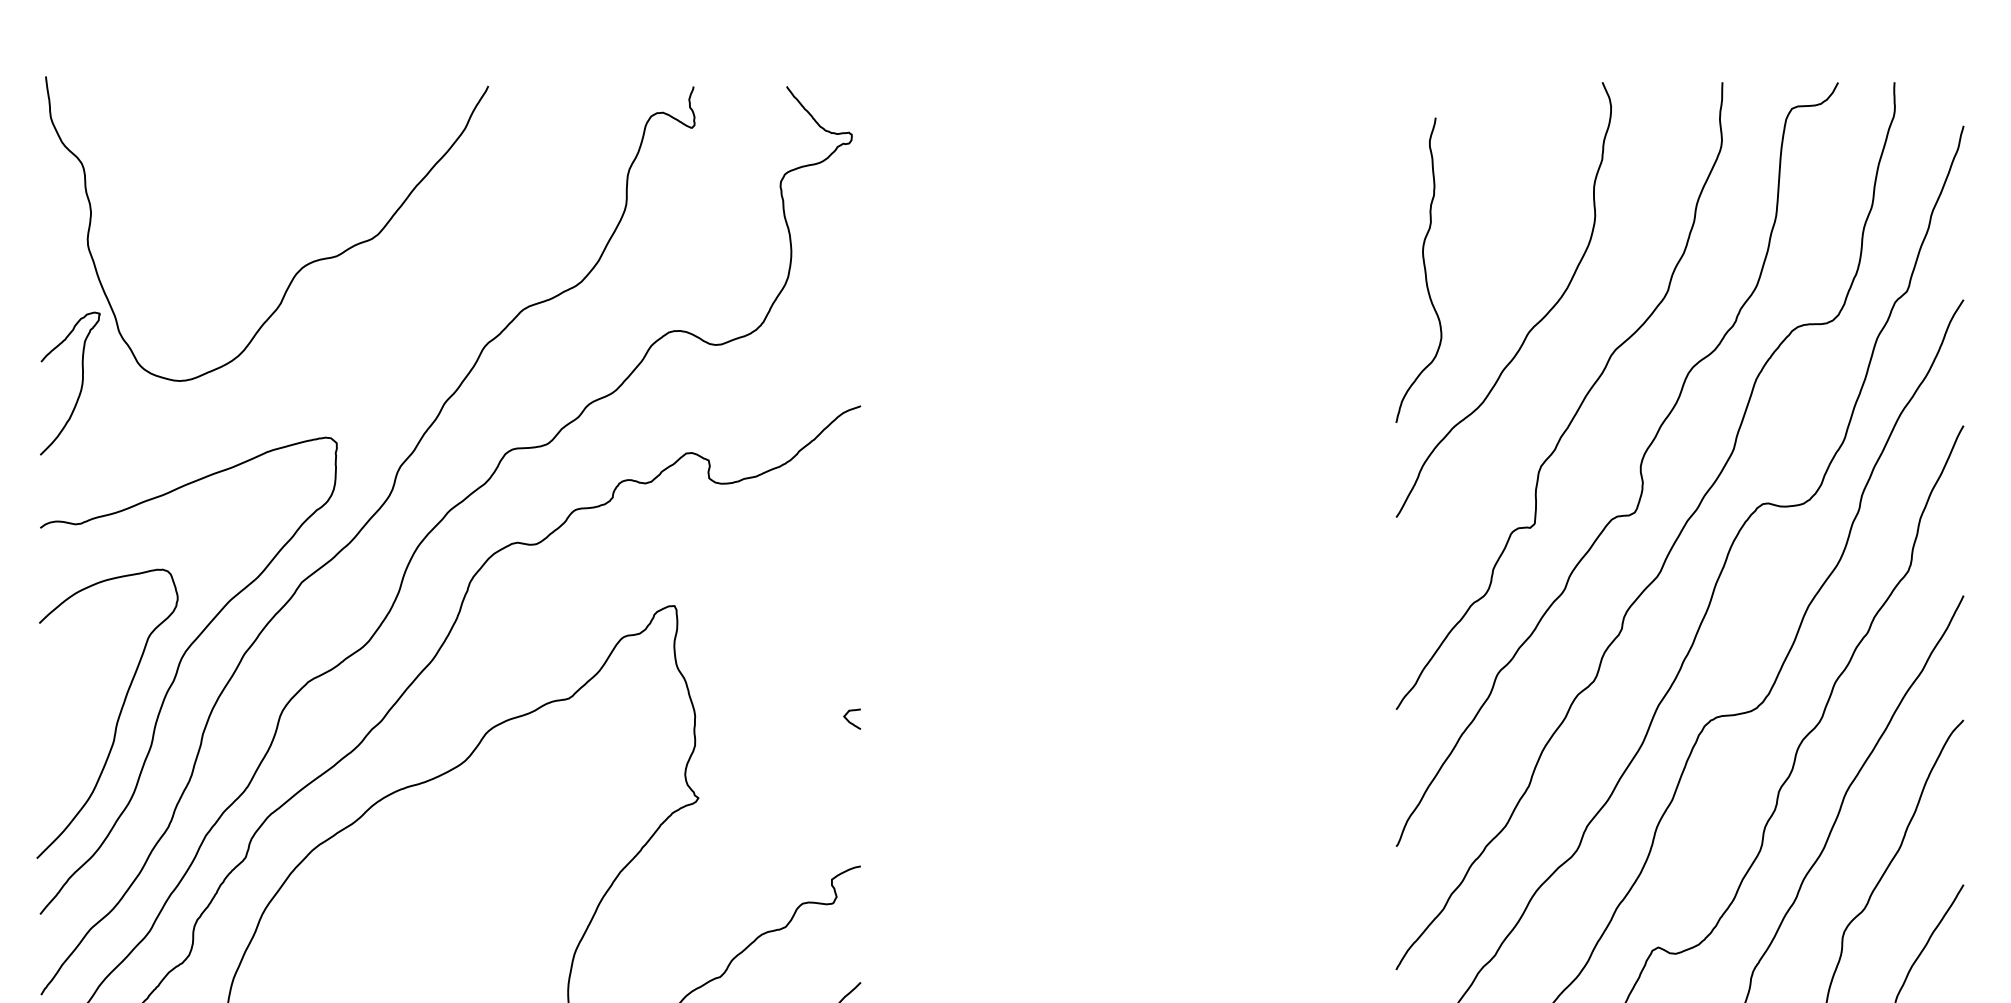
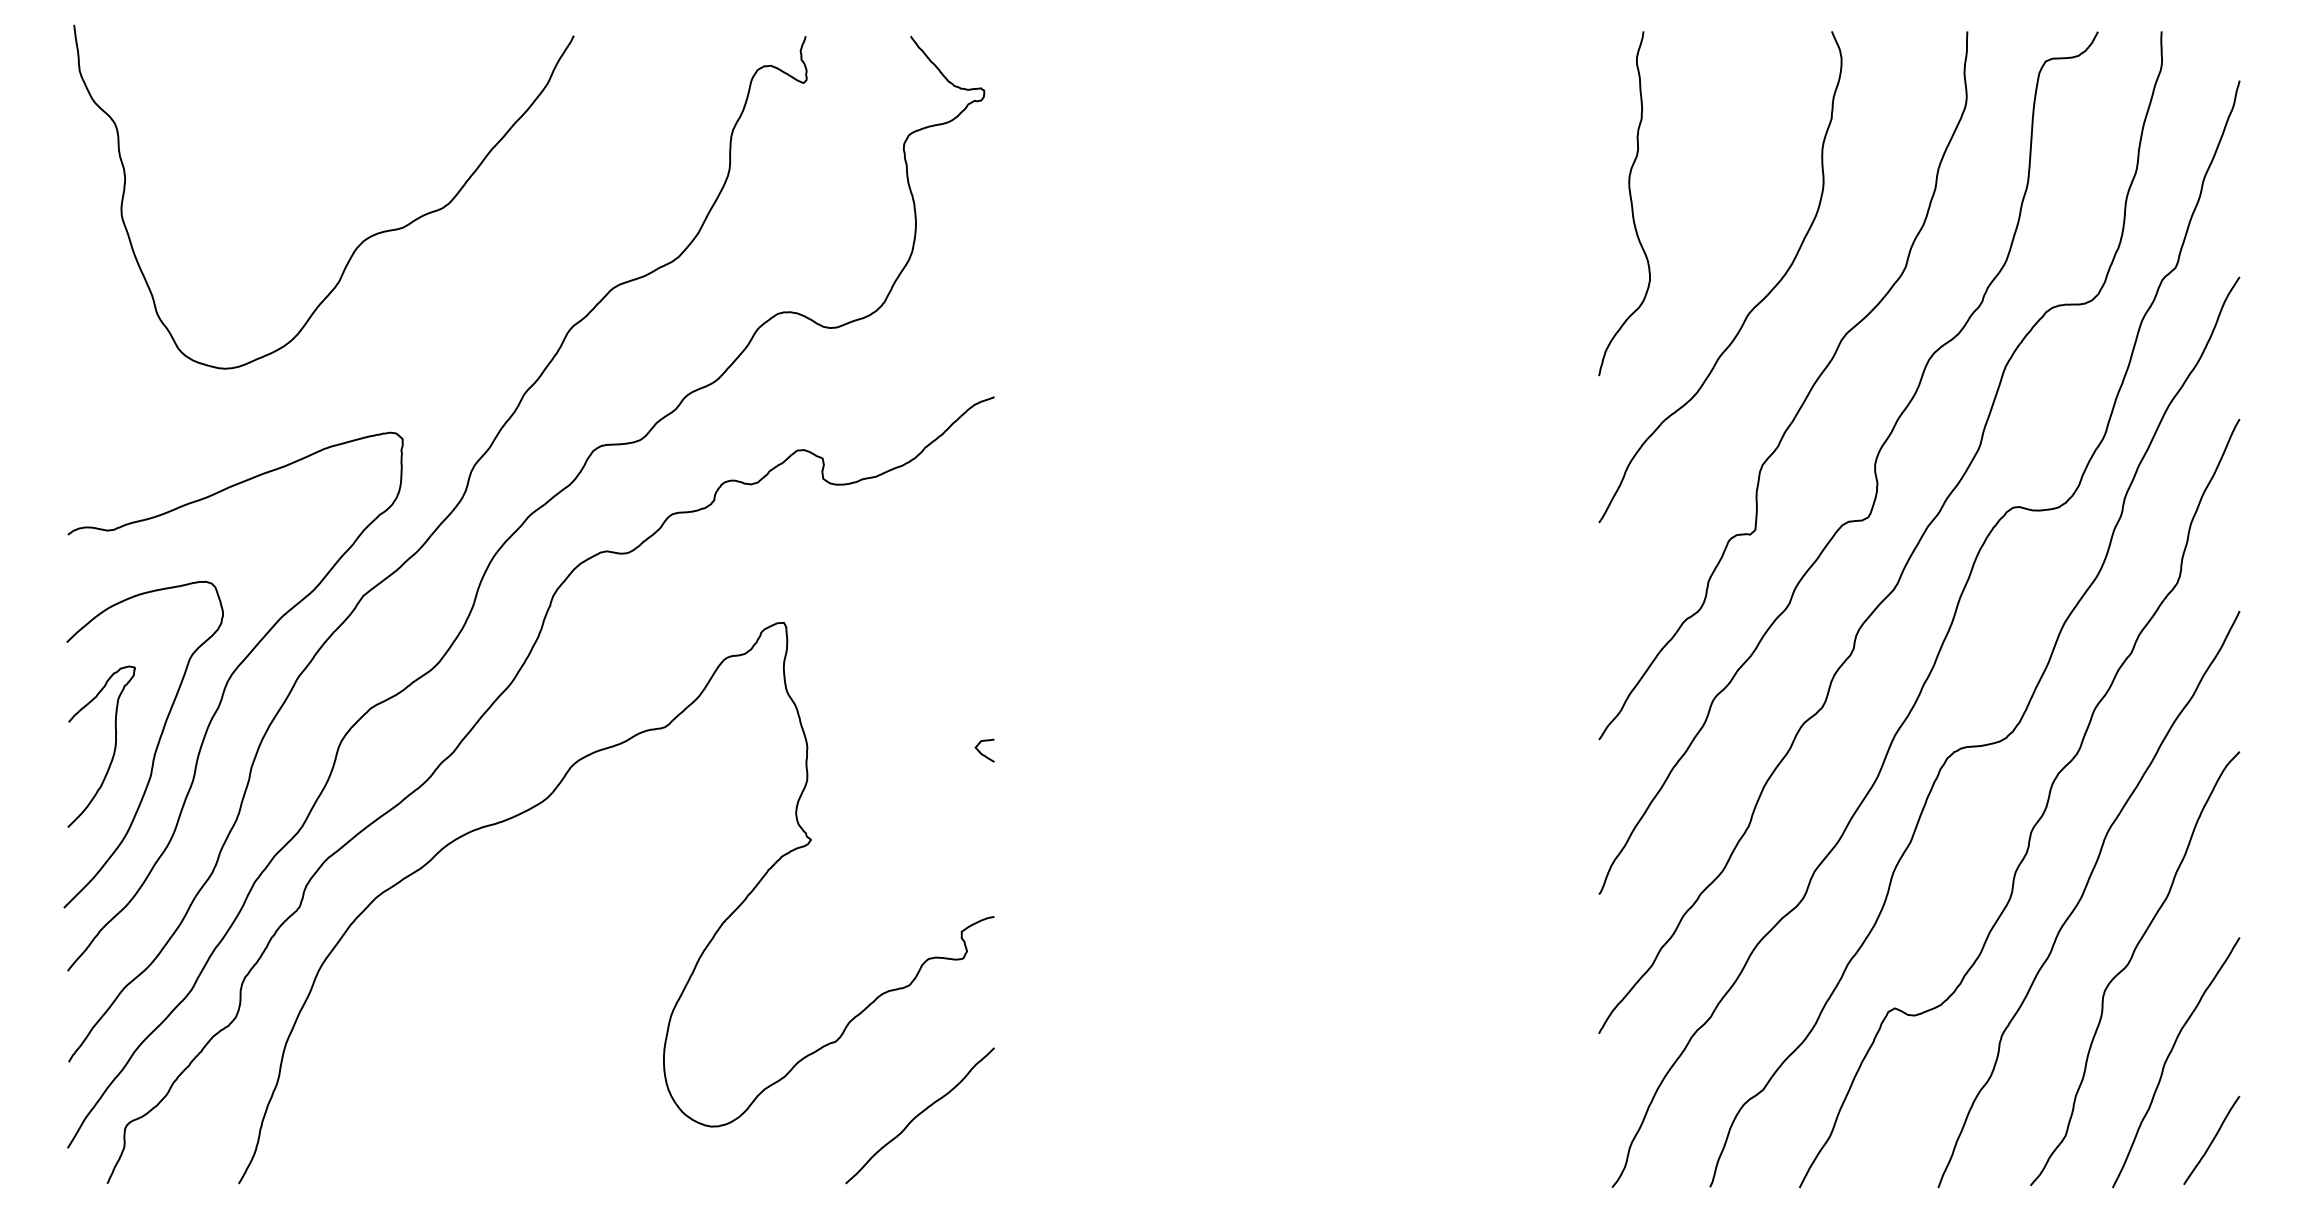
curve: (1424, 270) -> (1630, 203), moved
curve: (81, 383) -> (114, 746), moved

